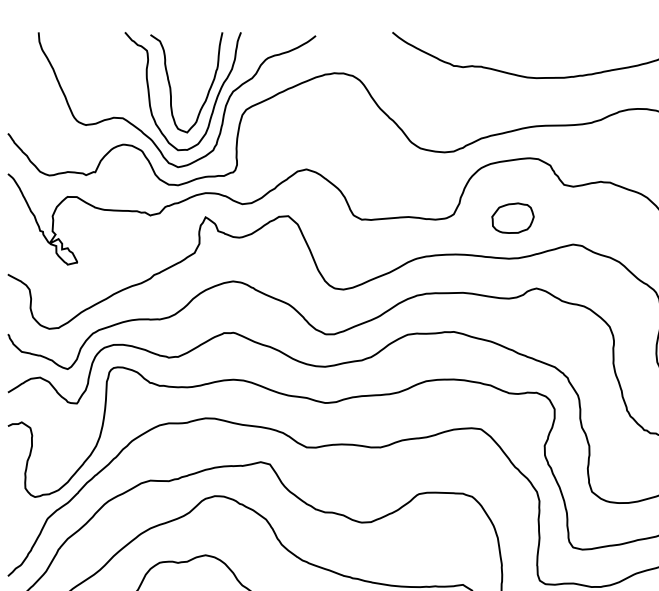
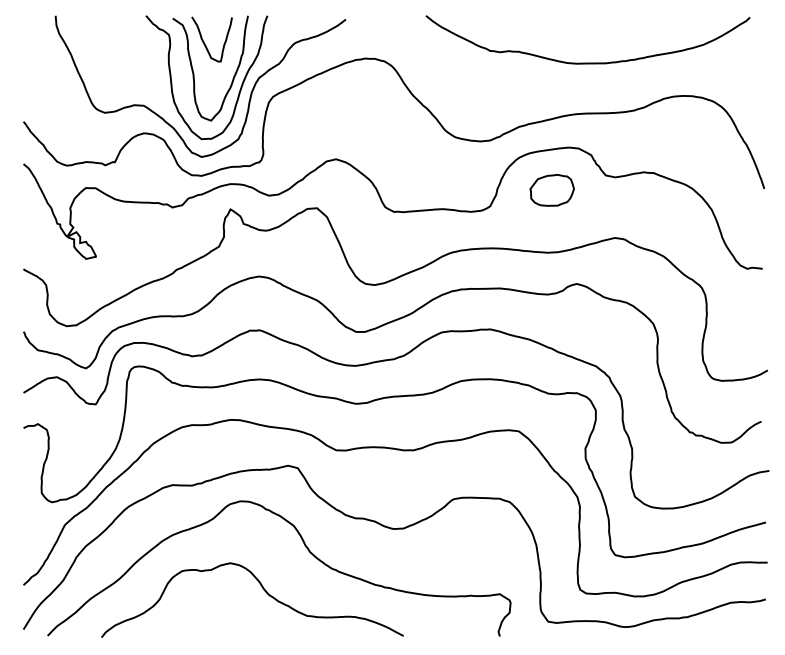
curve: (181, 58) -> (205, 43), added
part: (512, 218) -> (551, 190), moved

